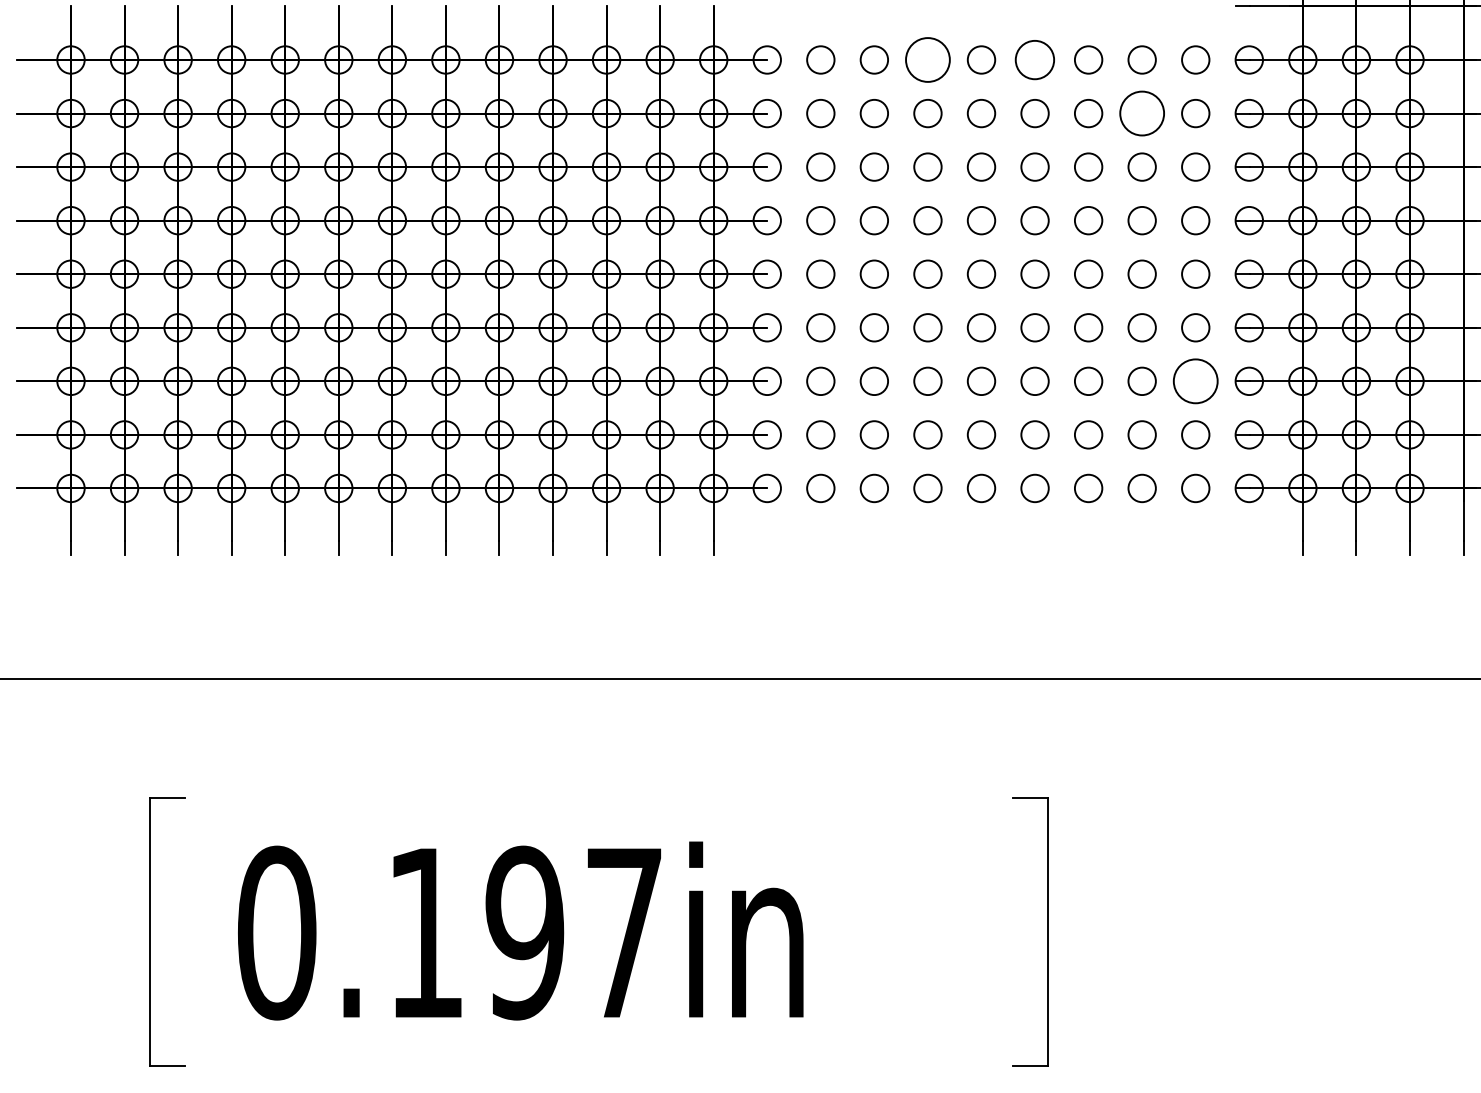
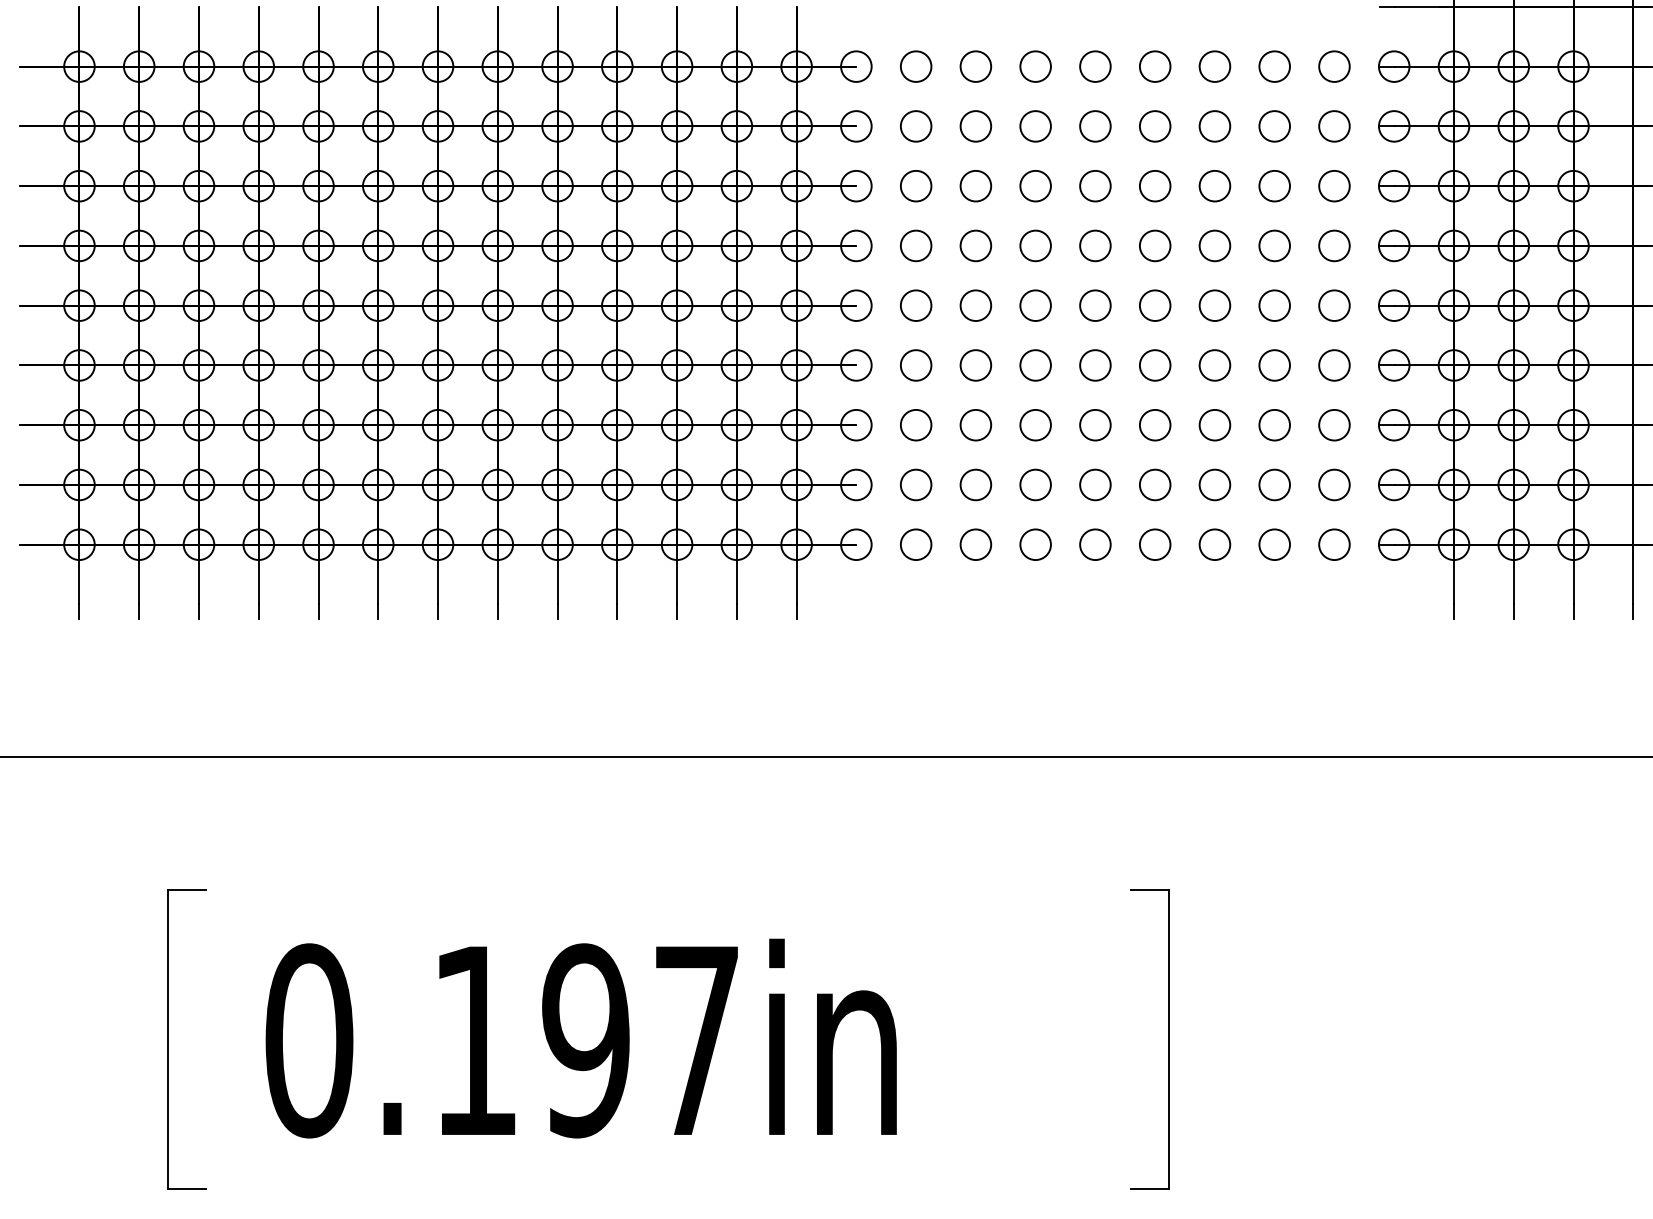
circle: (927, 59) -> (1035, 66), size x0.62
circle: (1035, 59) -> (1155, 66), size x0.71
circle: (1141, 113) -> (1274, 126), size x0.62
circle: (1195, 380) -> (1334, 424), size x0.62

